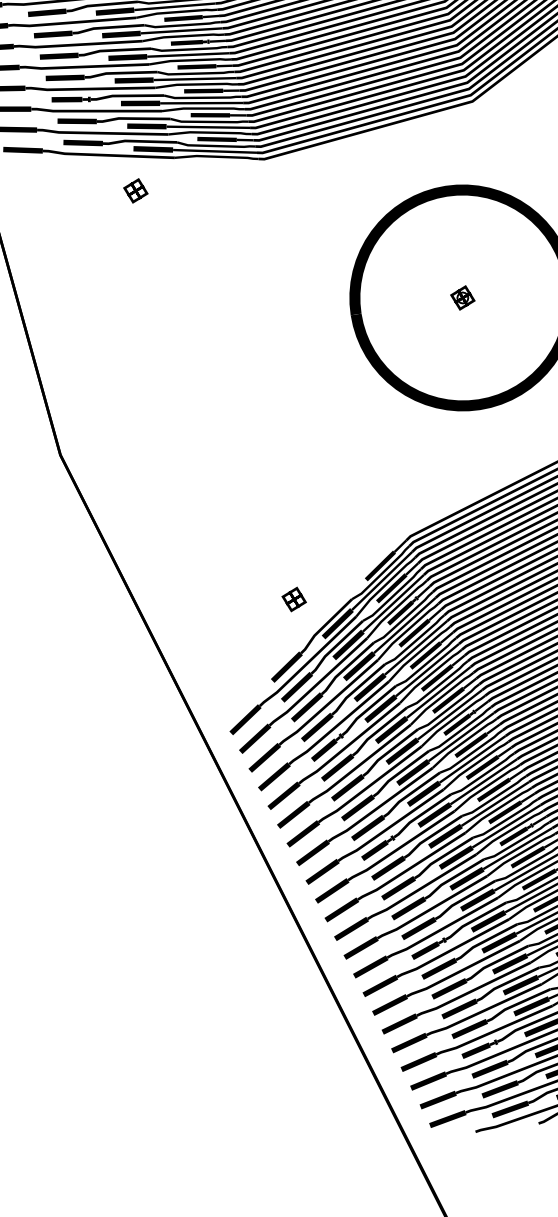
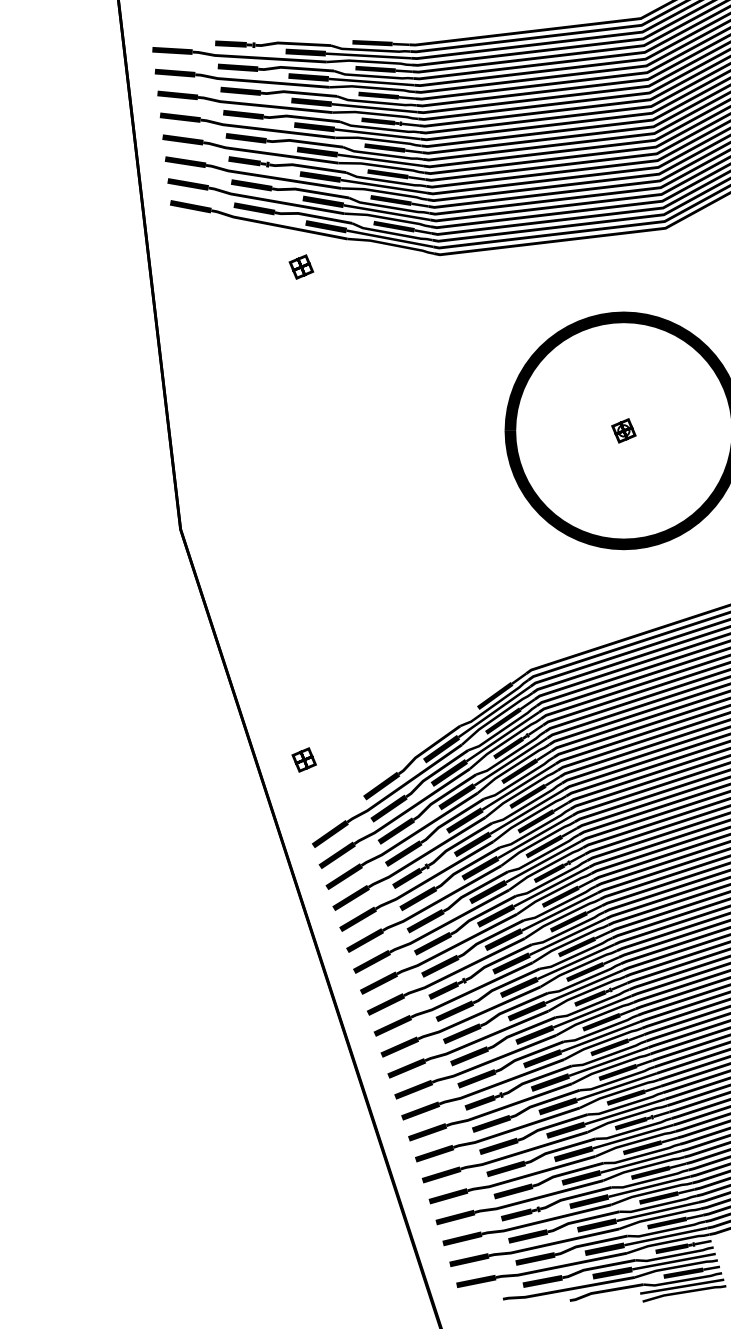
part: (293, 599) -> (303, 759), moved

